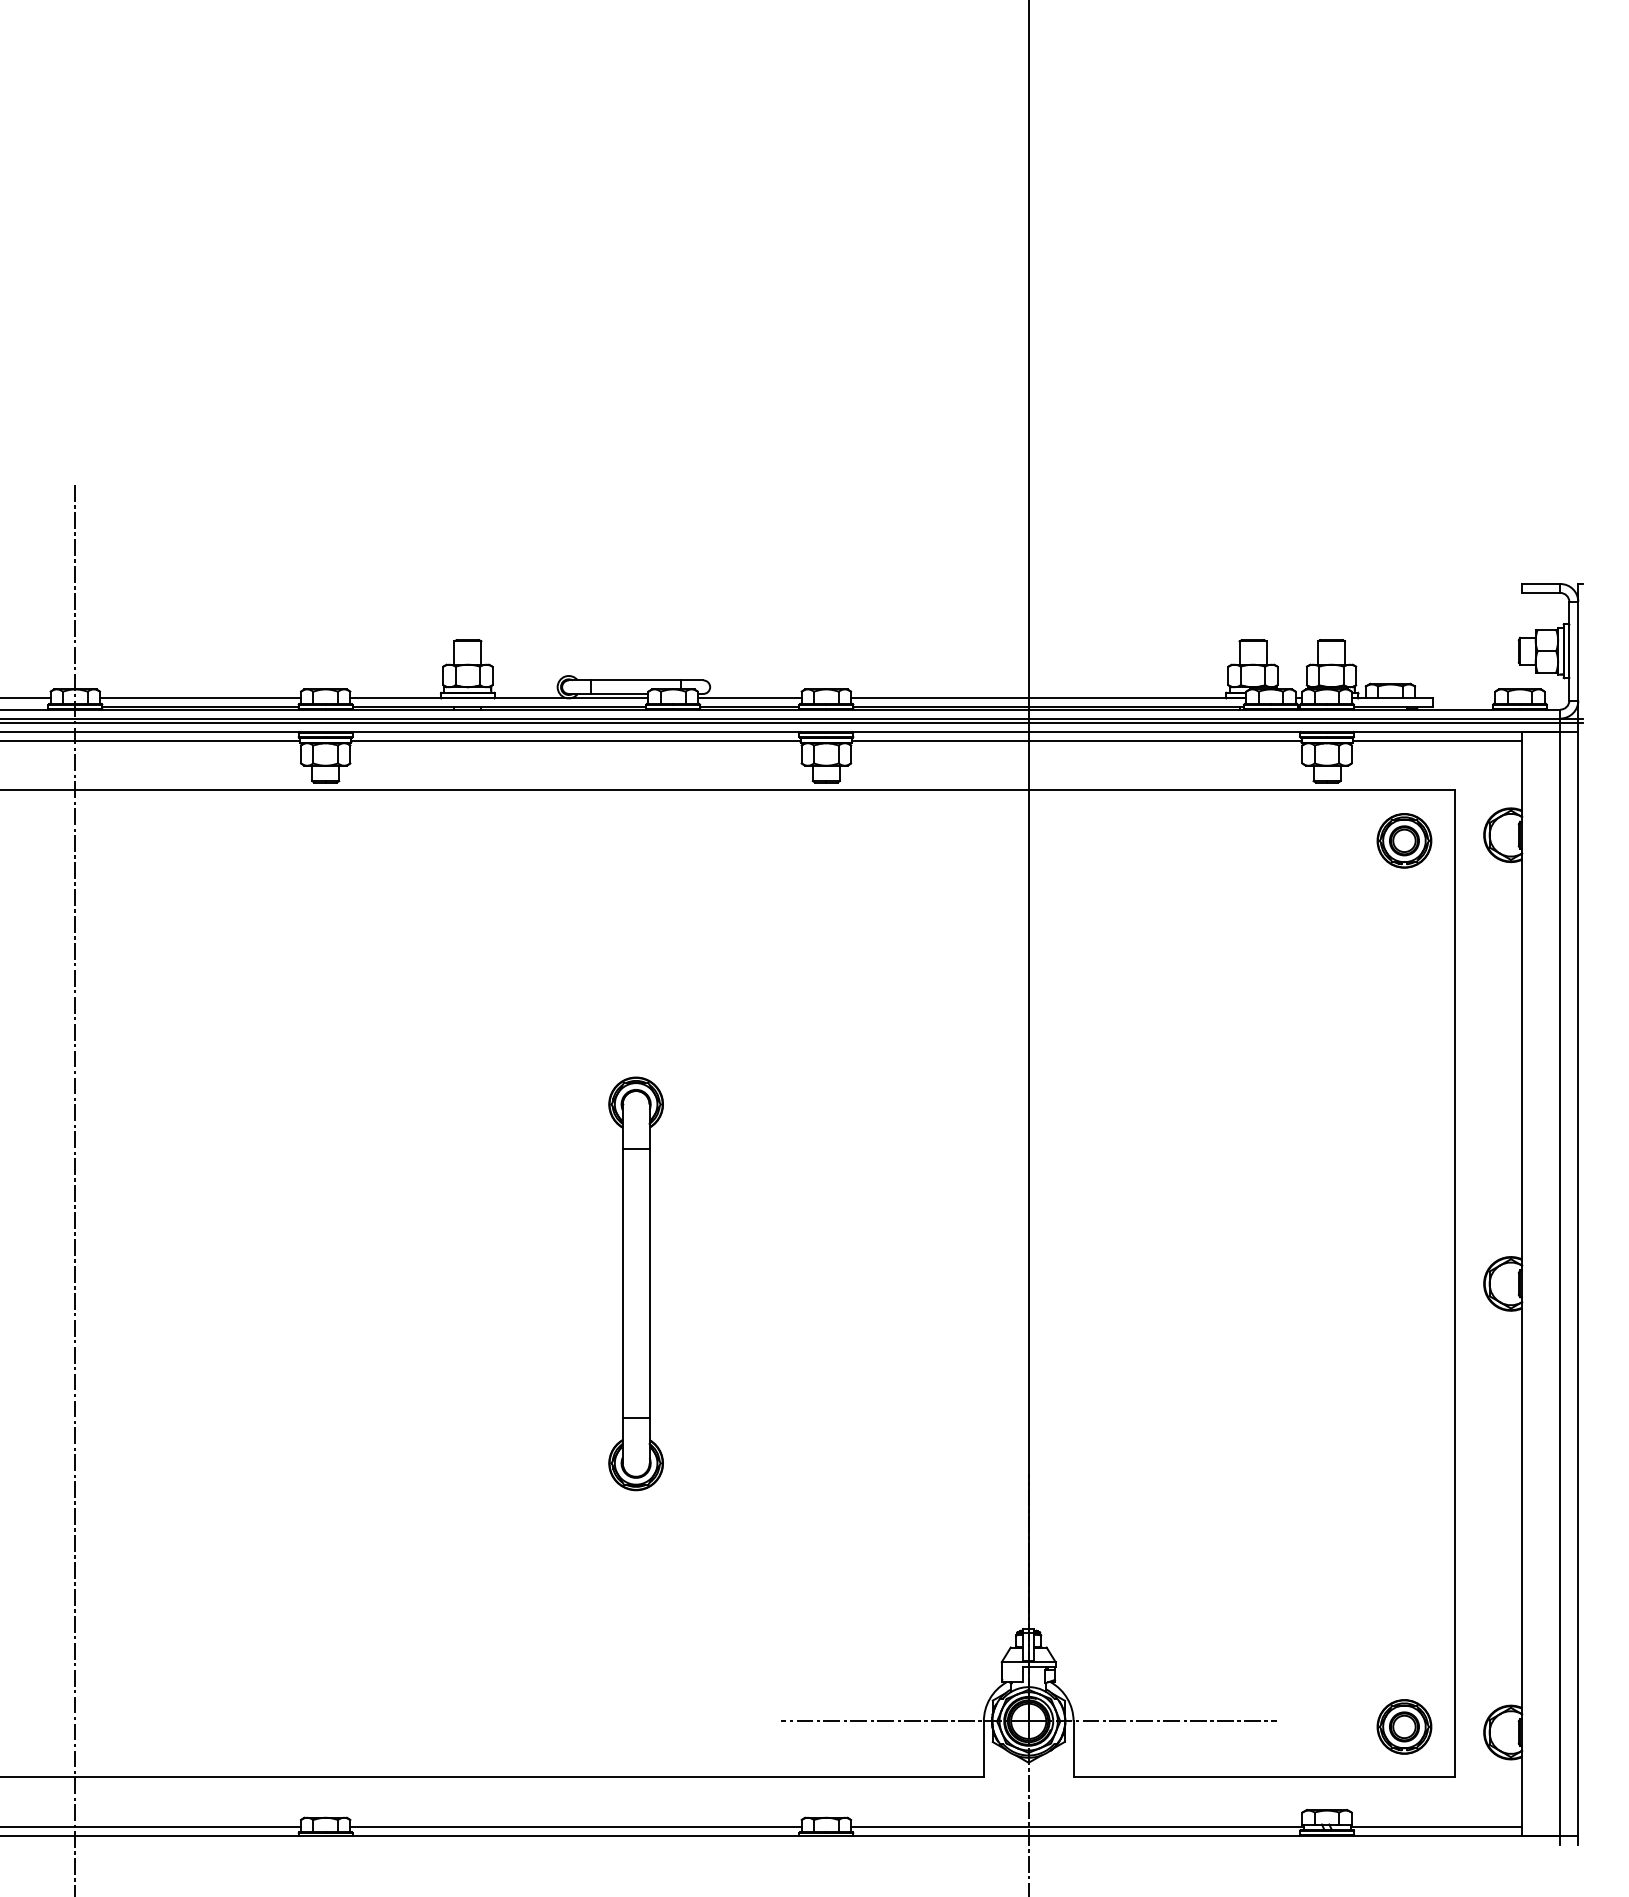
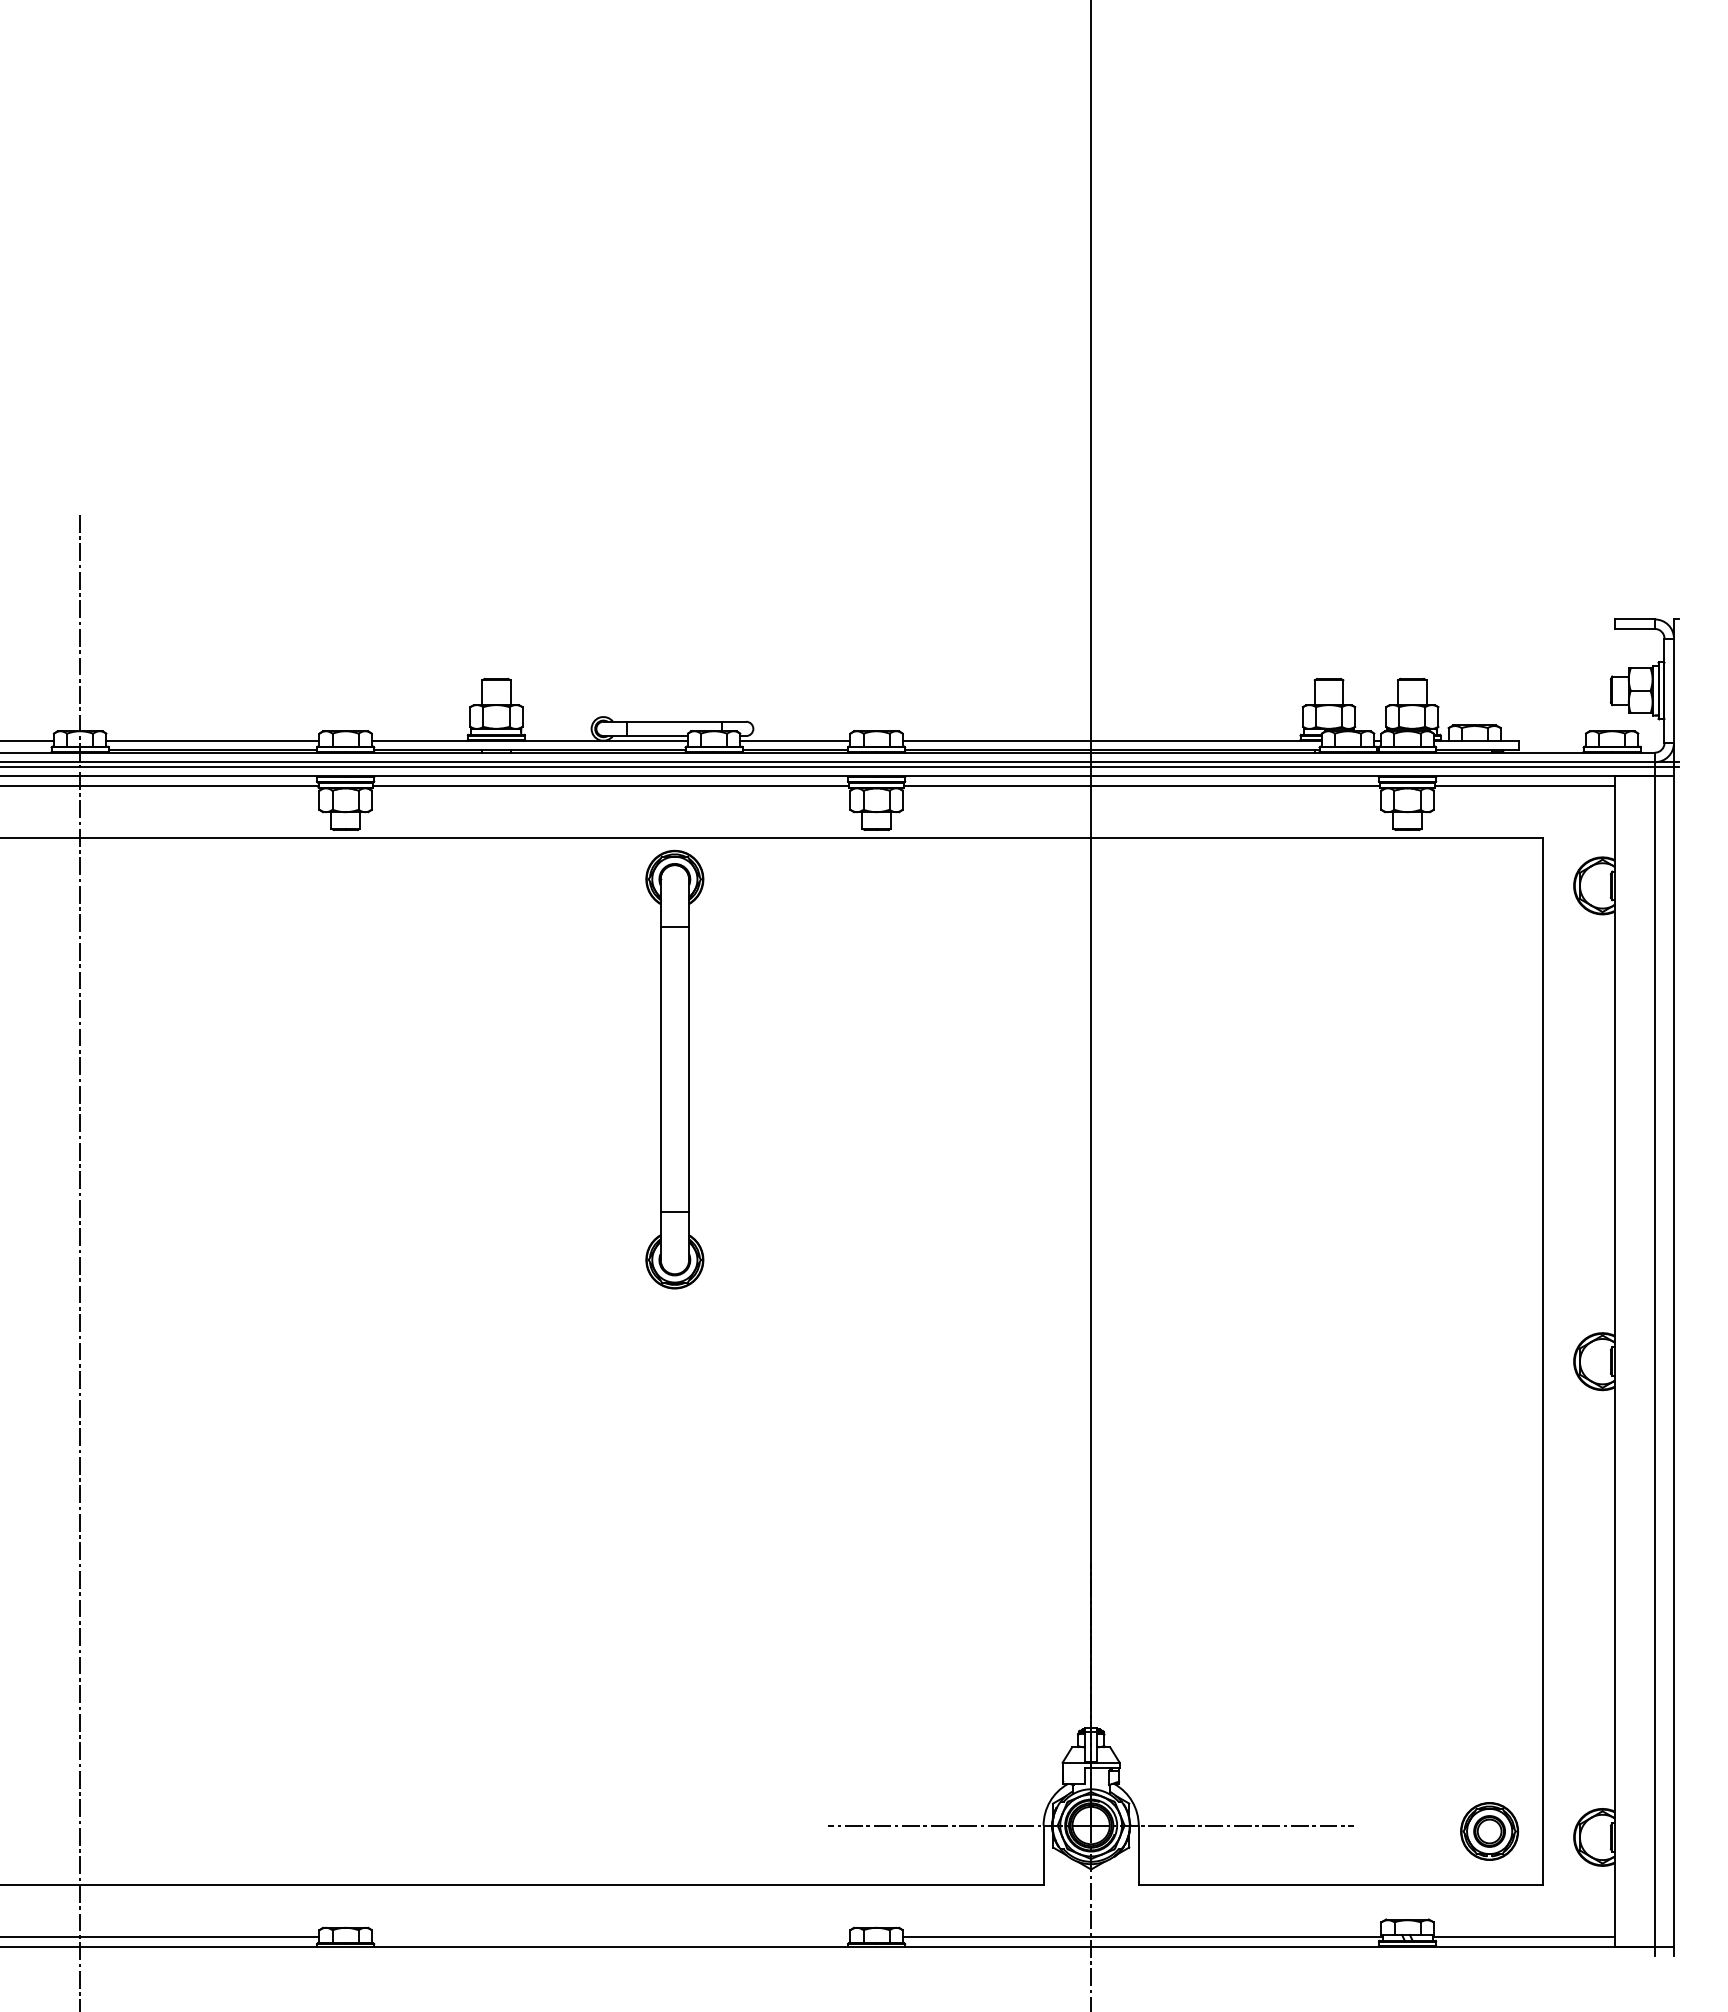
part: (1404, 840) -> (1489, 891), removed
part: (635, 1283) -> (674, 1069), moved
line: (575, 1826) -> (610, 1937), removed

